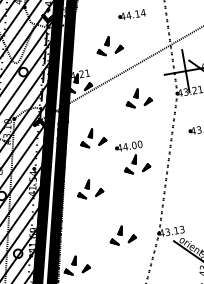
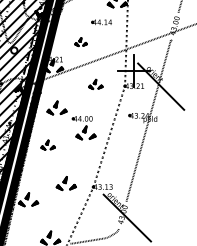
part: (108, 45) -> (80, 41), size x0.6
part: (138, 98) -> (95, 84), size x0.7
part: (88, 188) -> (47, 144), size x0.7

